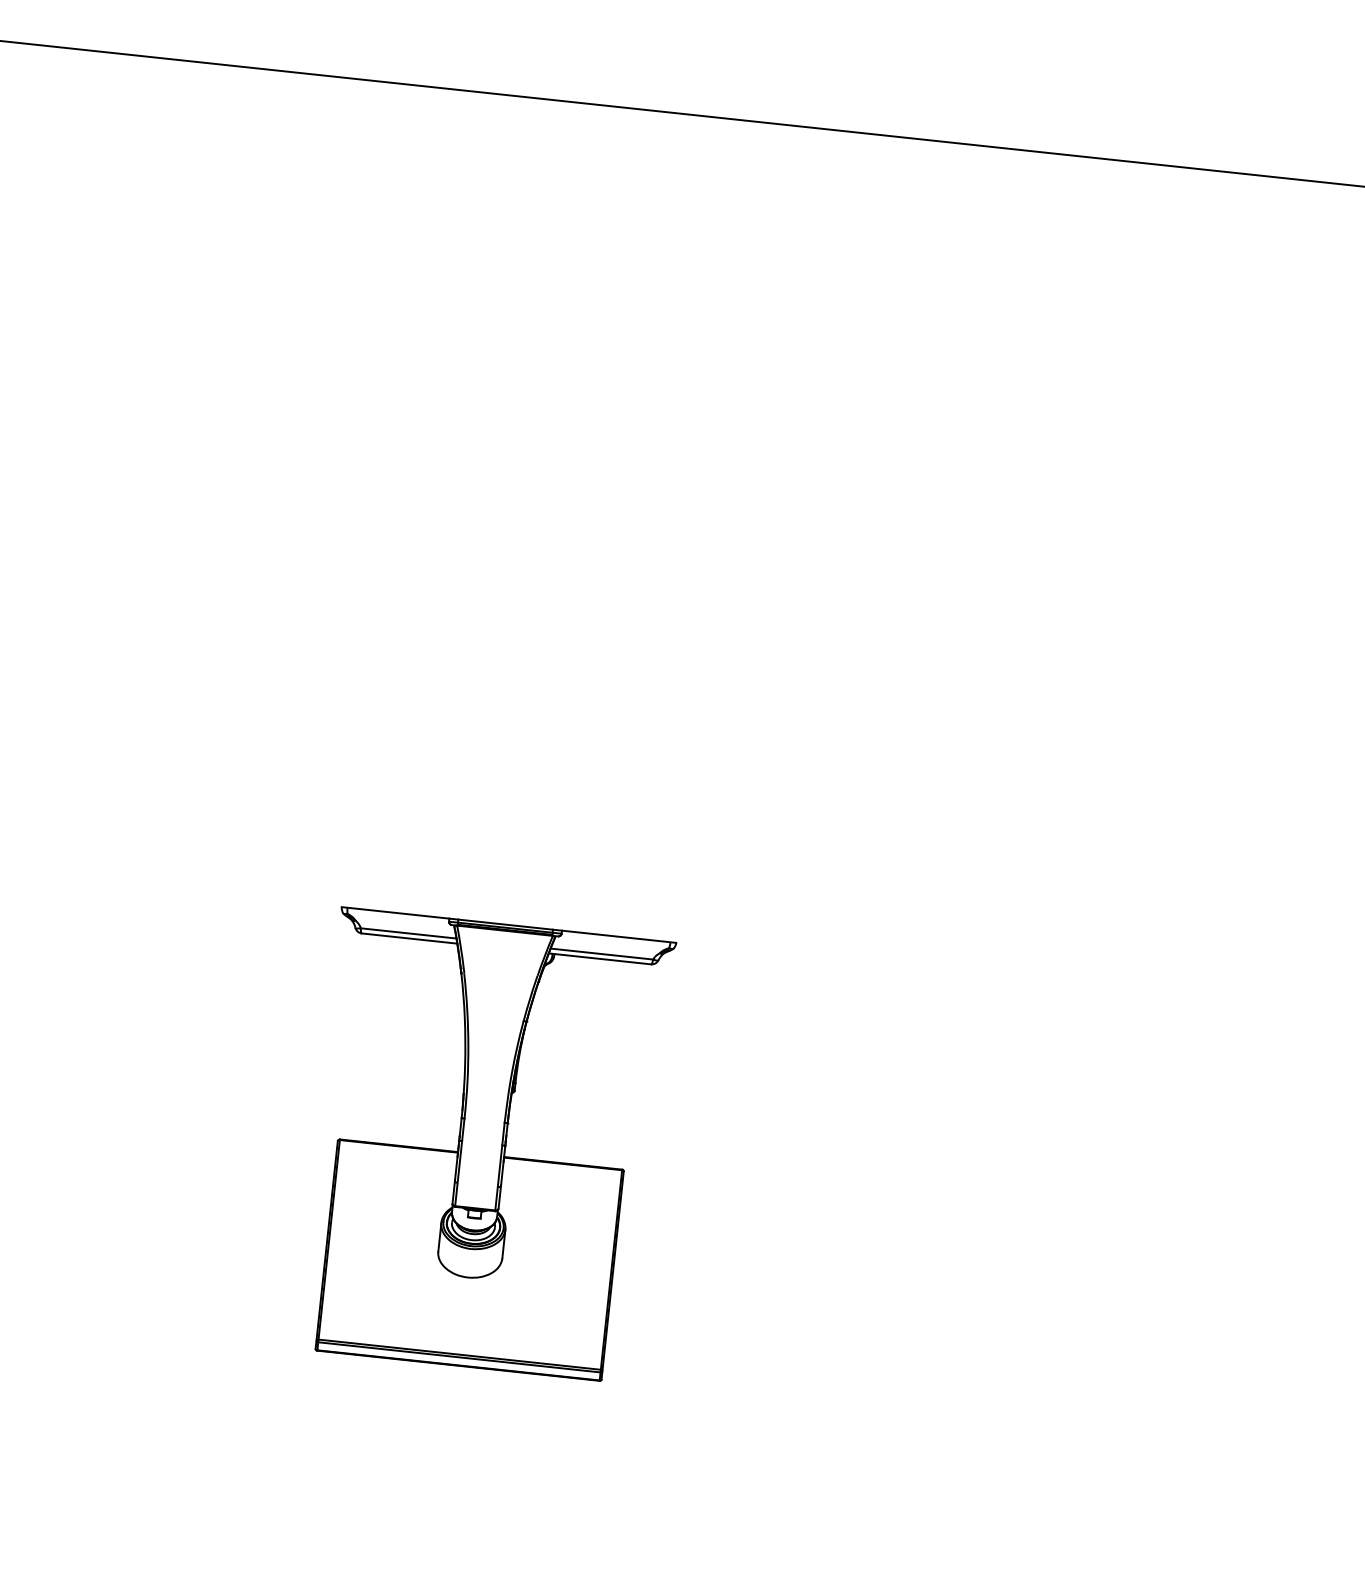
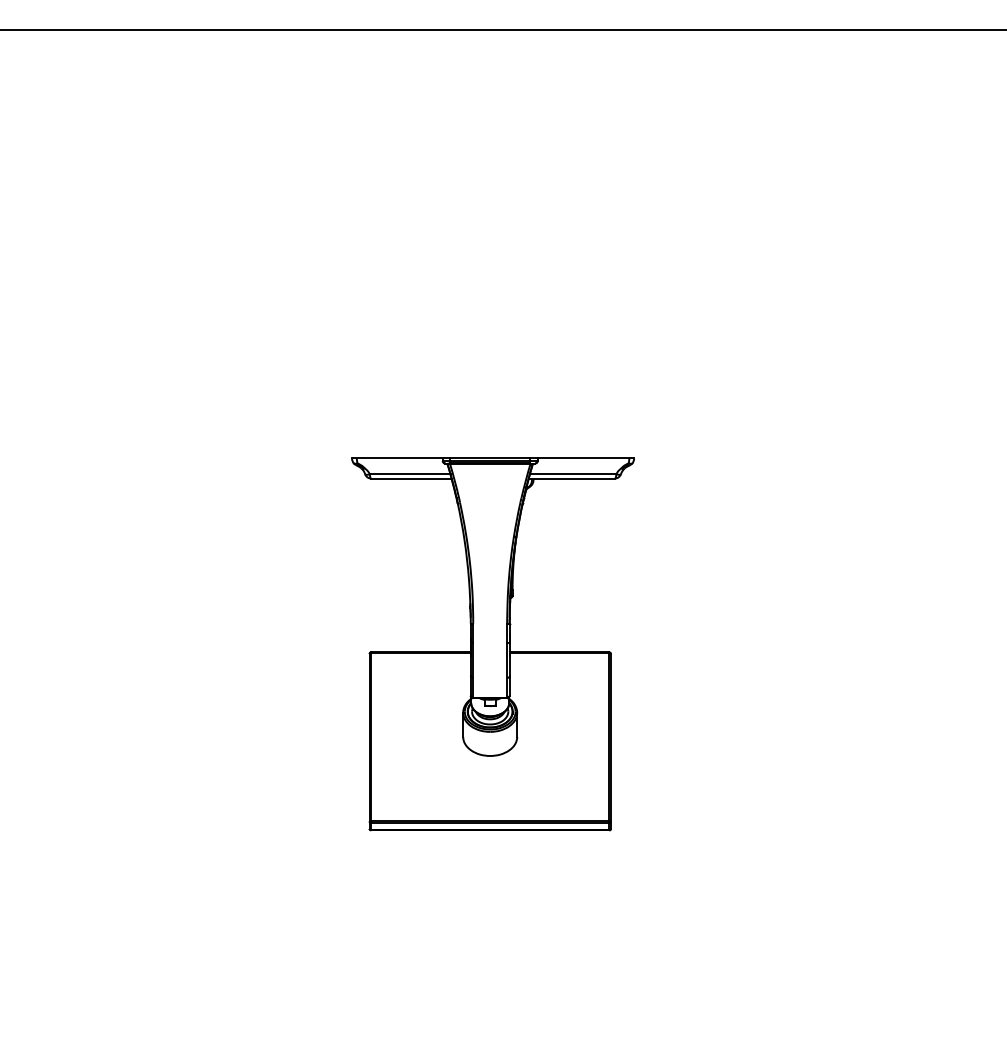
part: (484, 1145) -> (492, 644), size x1.43

